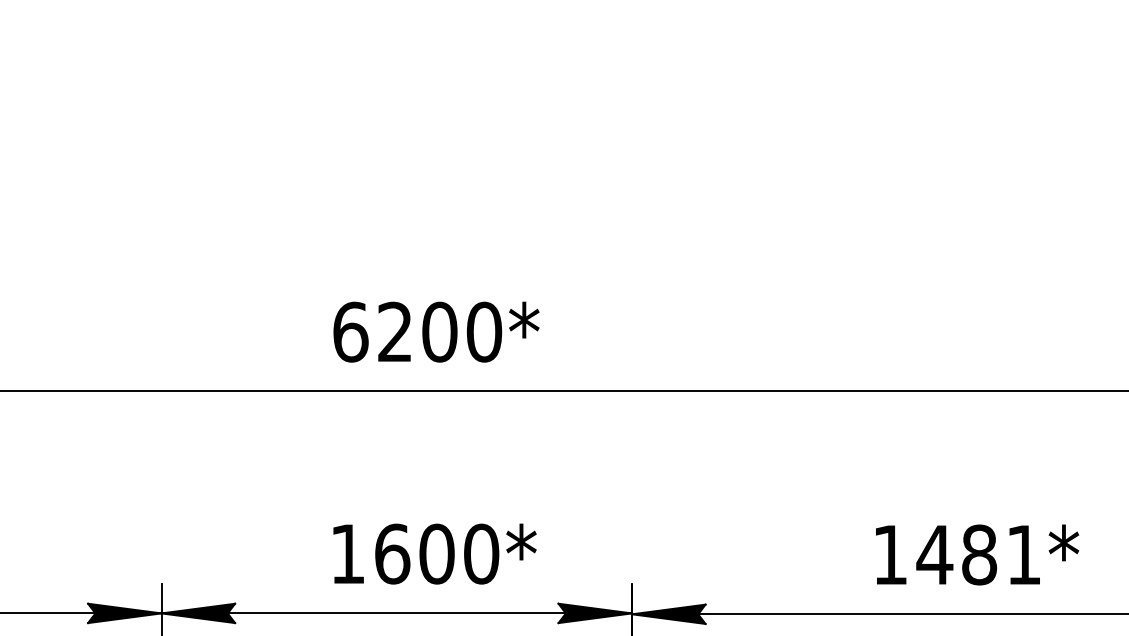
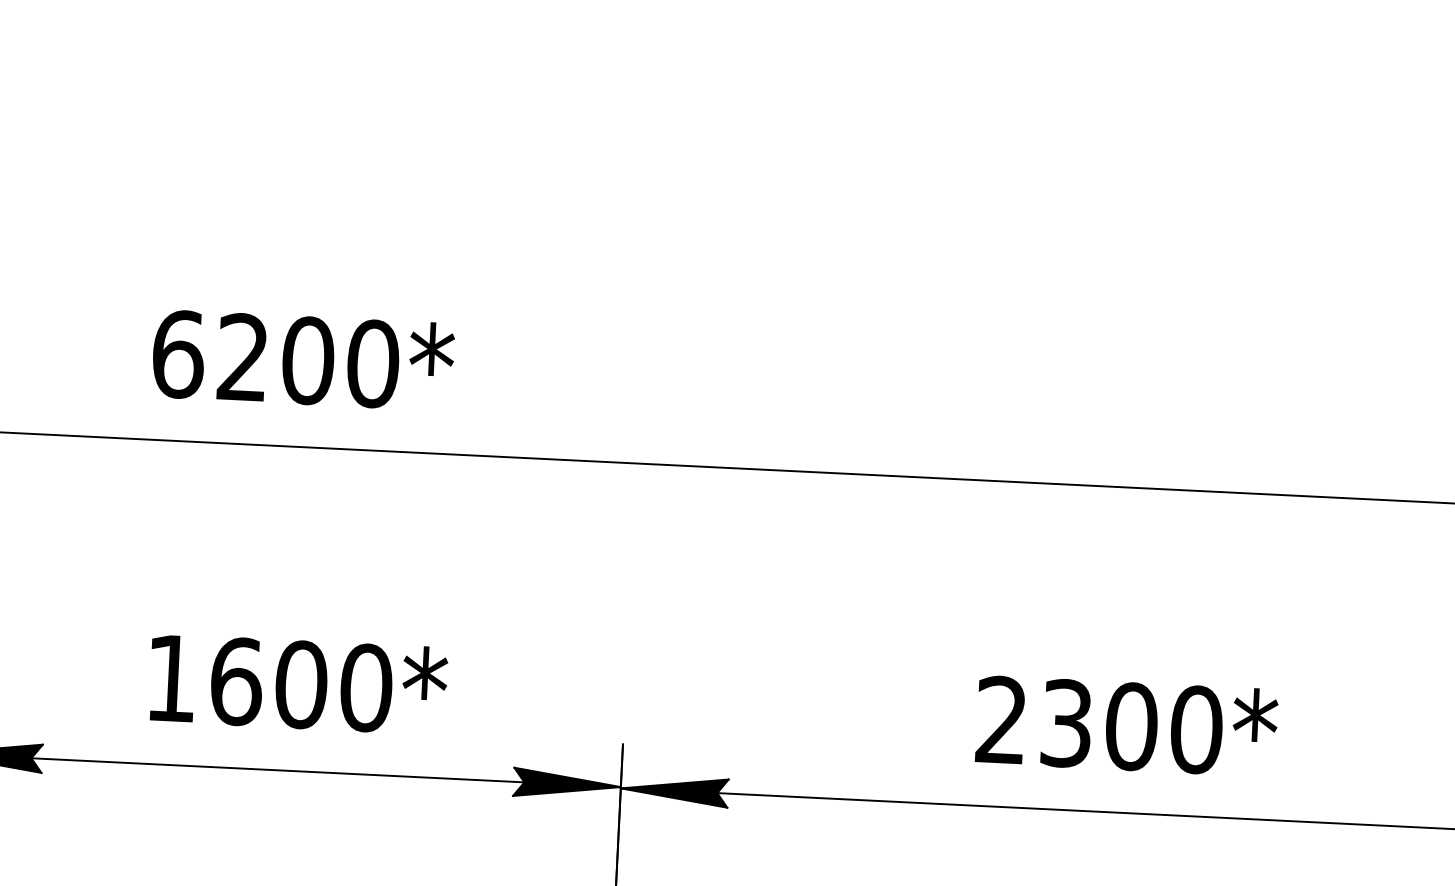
text: (436, 331) -> (303, 359), moved
text: (434, 553) -> (297, 683), moved
text: (957, 554) -> (1099, 724), 1481* -> 2300*

